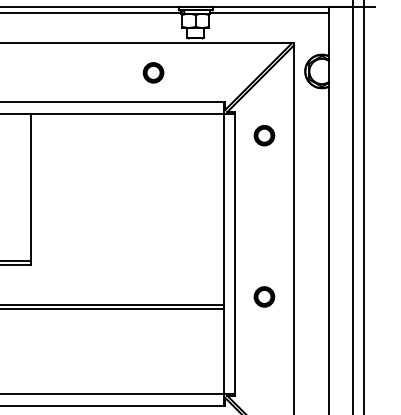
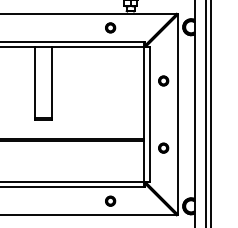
part: (264, 134) -> (163, 80), moved
part: (264, 295) -> (163, 147), moved

